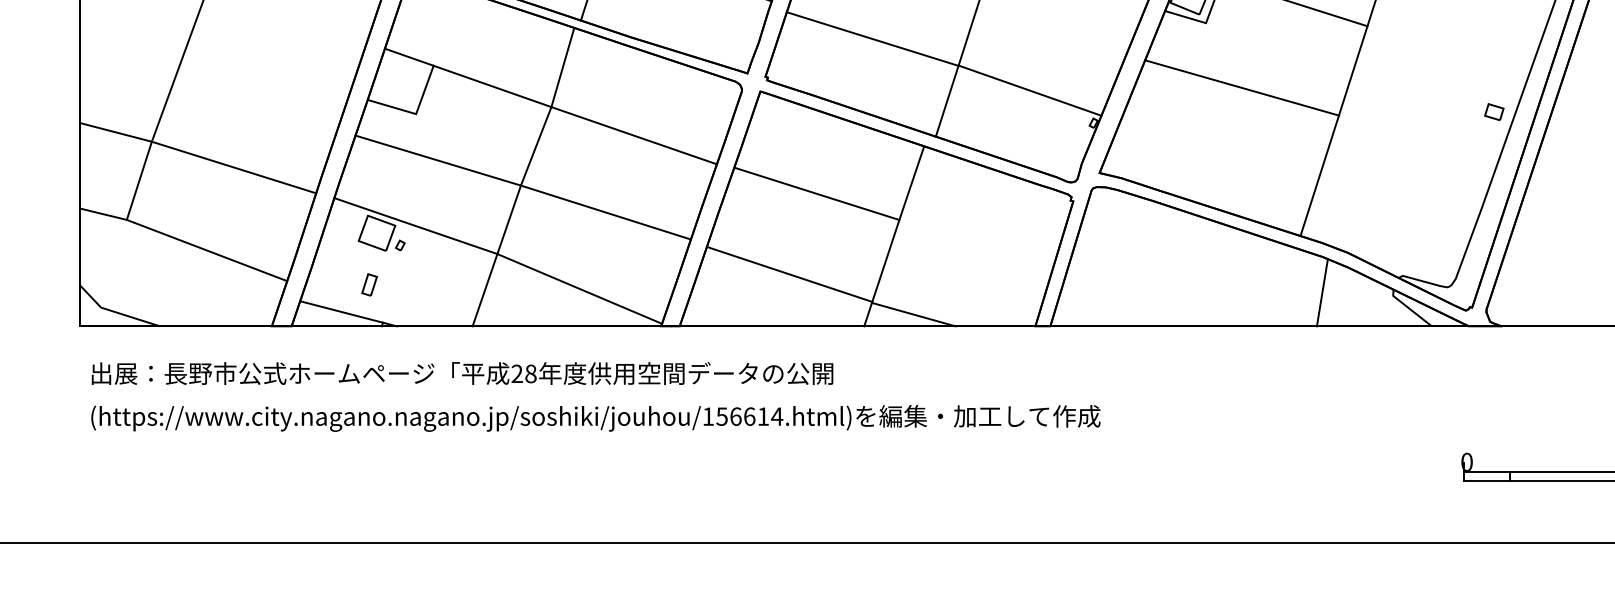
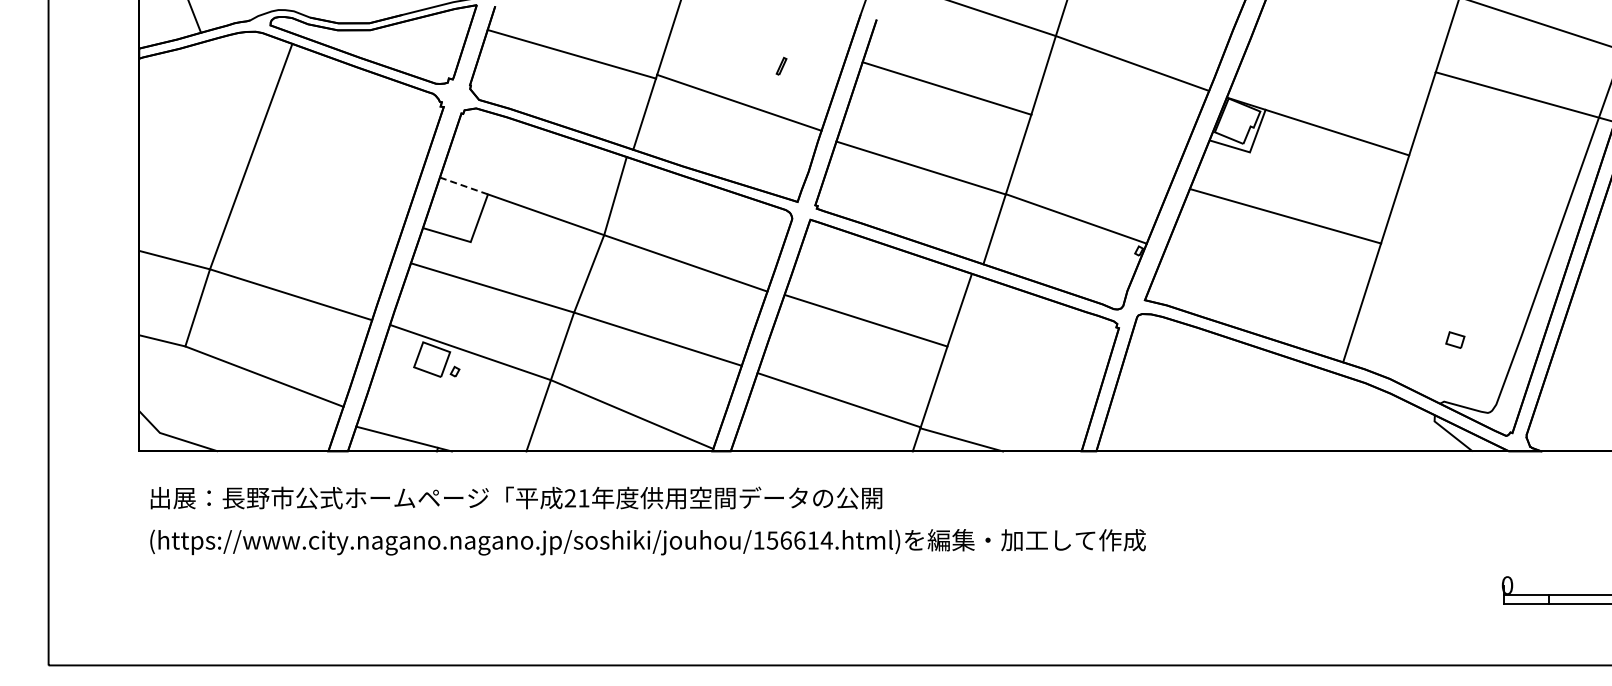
line: (408, 56) -> (463, 185), solid -> dashed
part: (1494, 111) -> (1455, 339), moved
part: (369, 284) -> (424, 410), removed
line: (1322, 292) -> (1364, 418), removed
text: (530, 374) -> (583, 498), 28 -> 21

